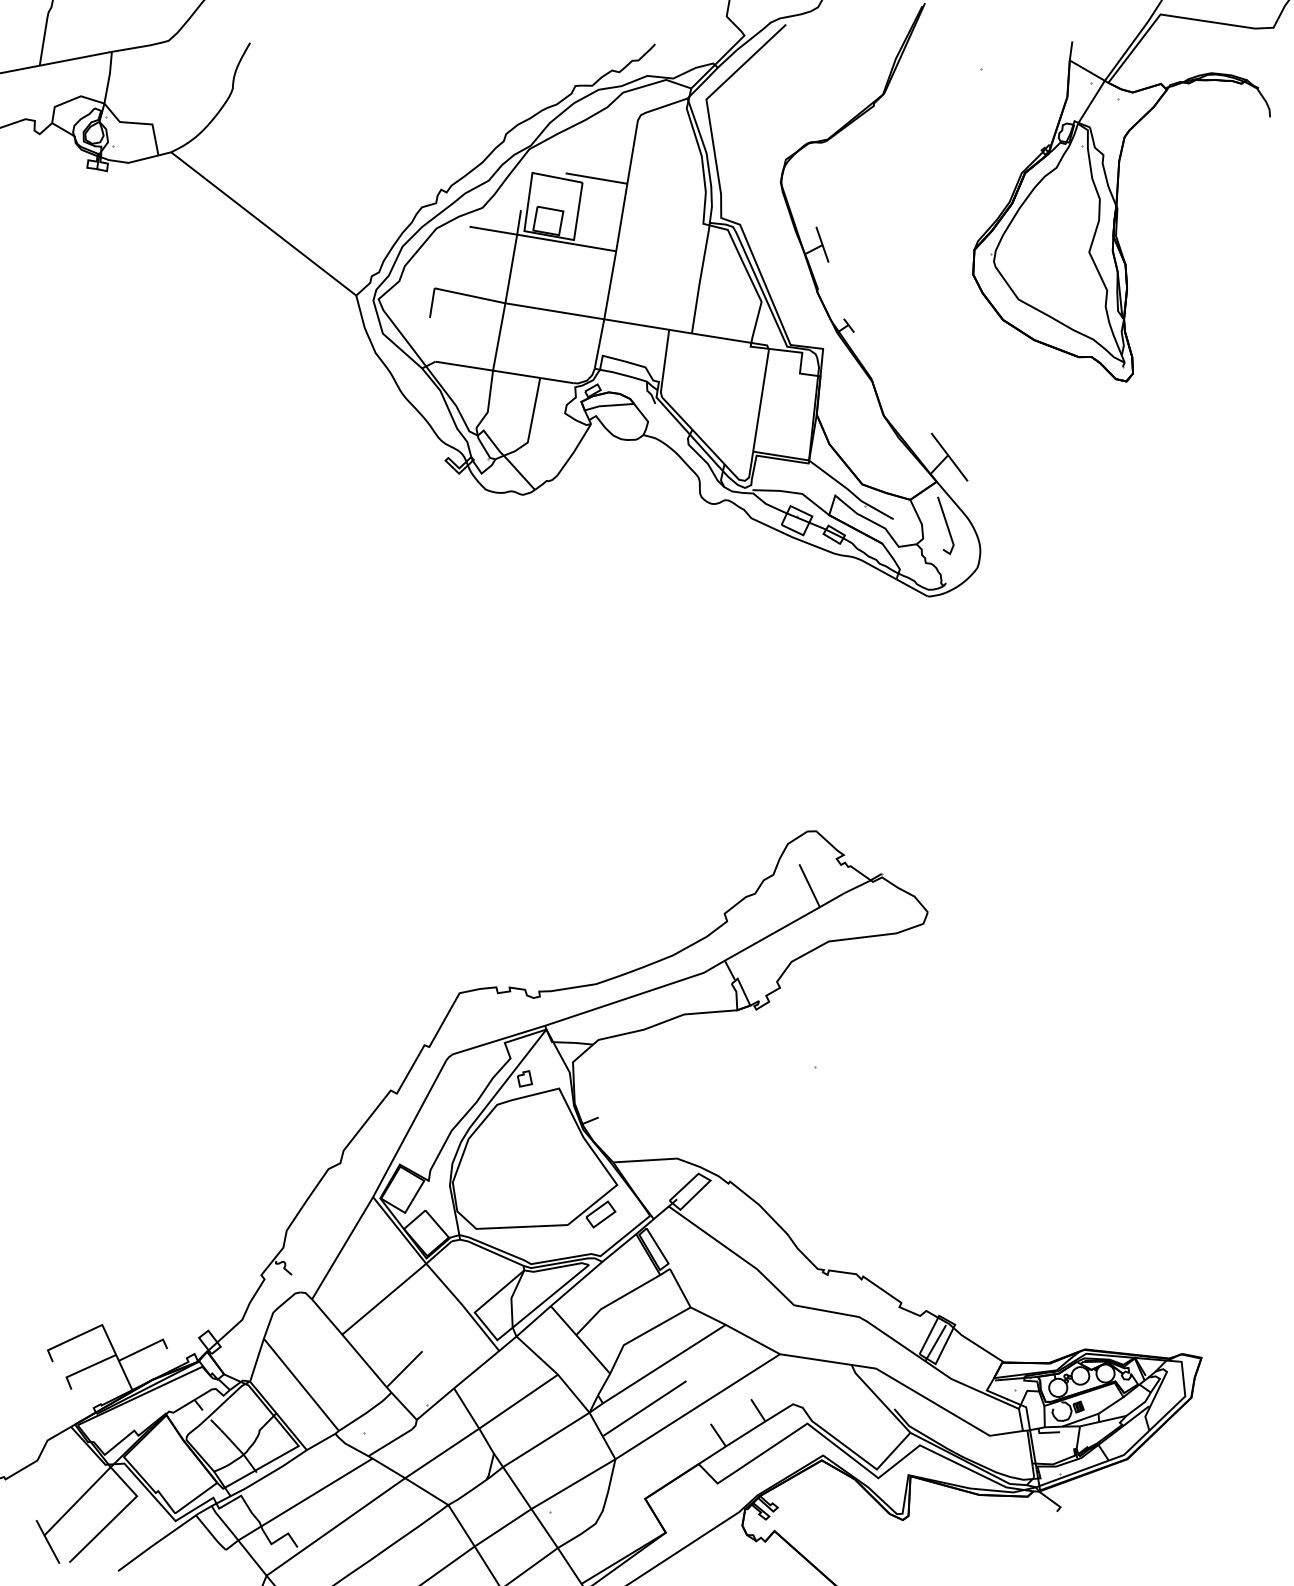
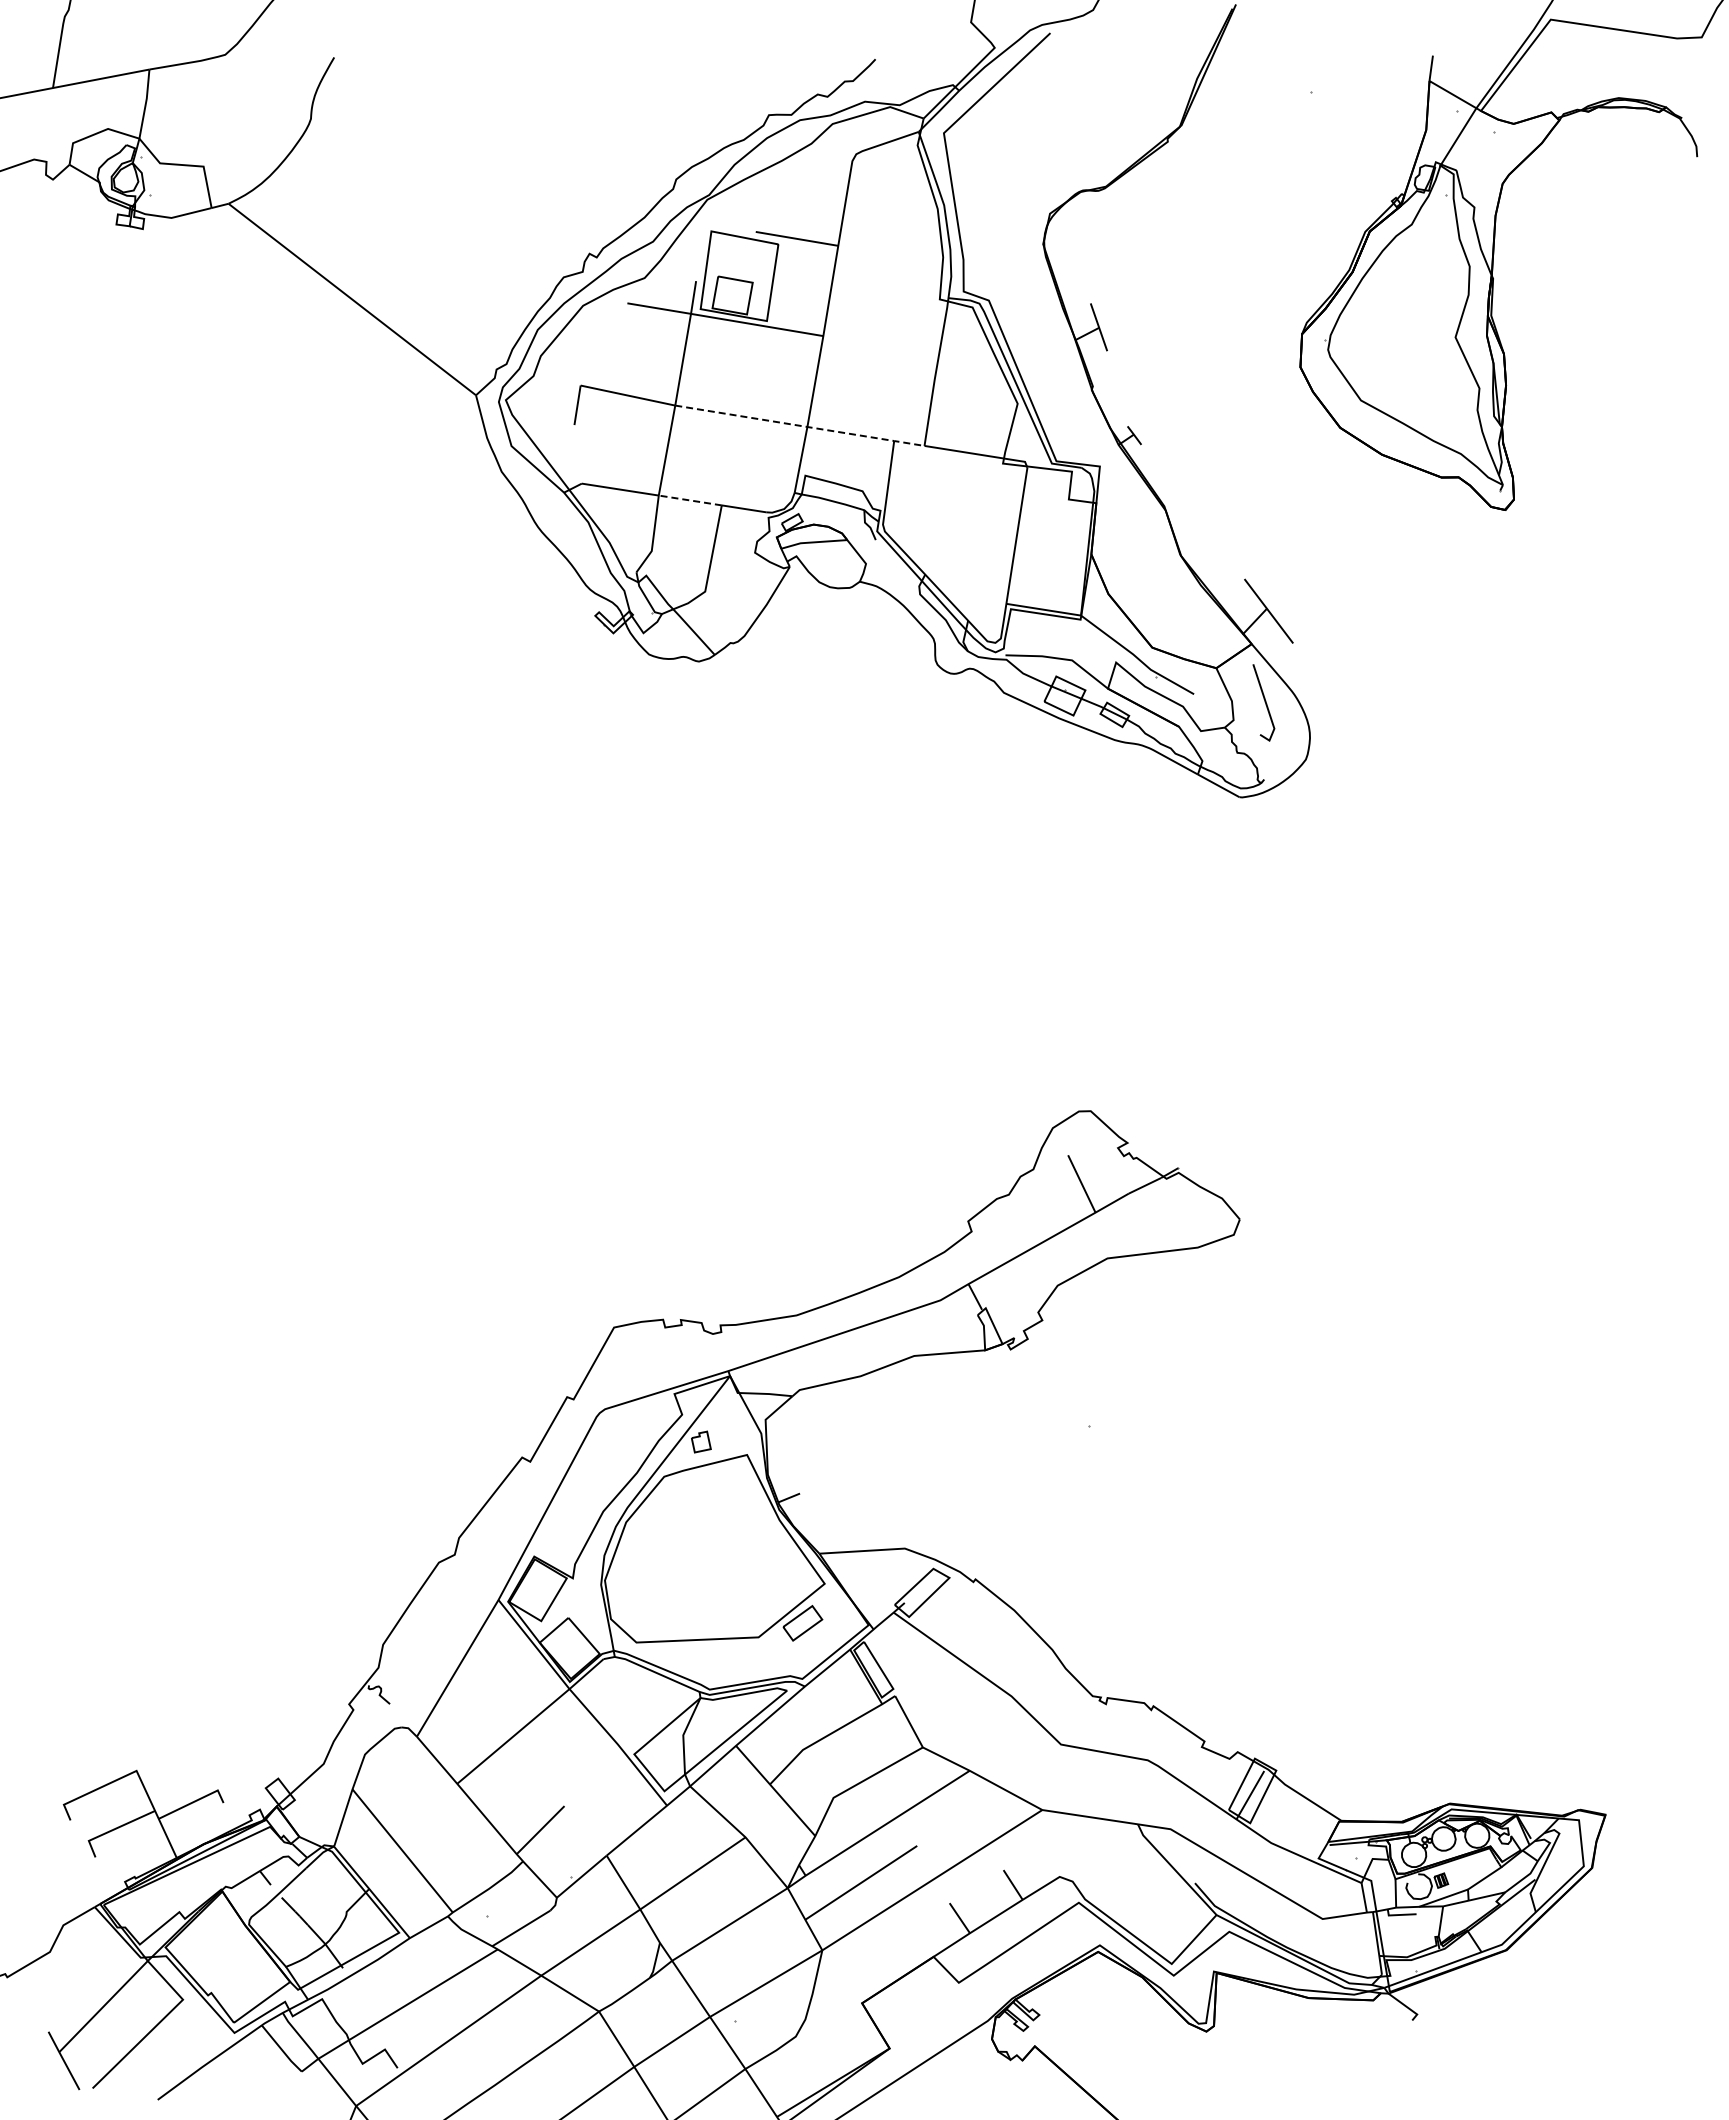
line: (599, 318) -> (801, 426), solid -> dashed
line: (516, 374) -> (690, 500), solid -> dashed

